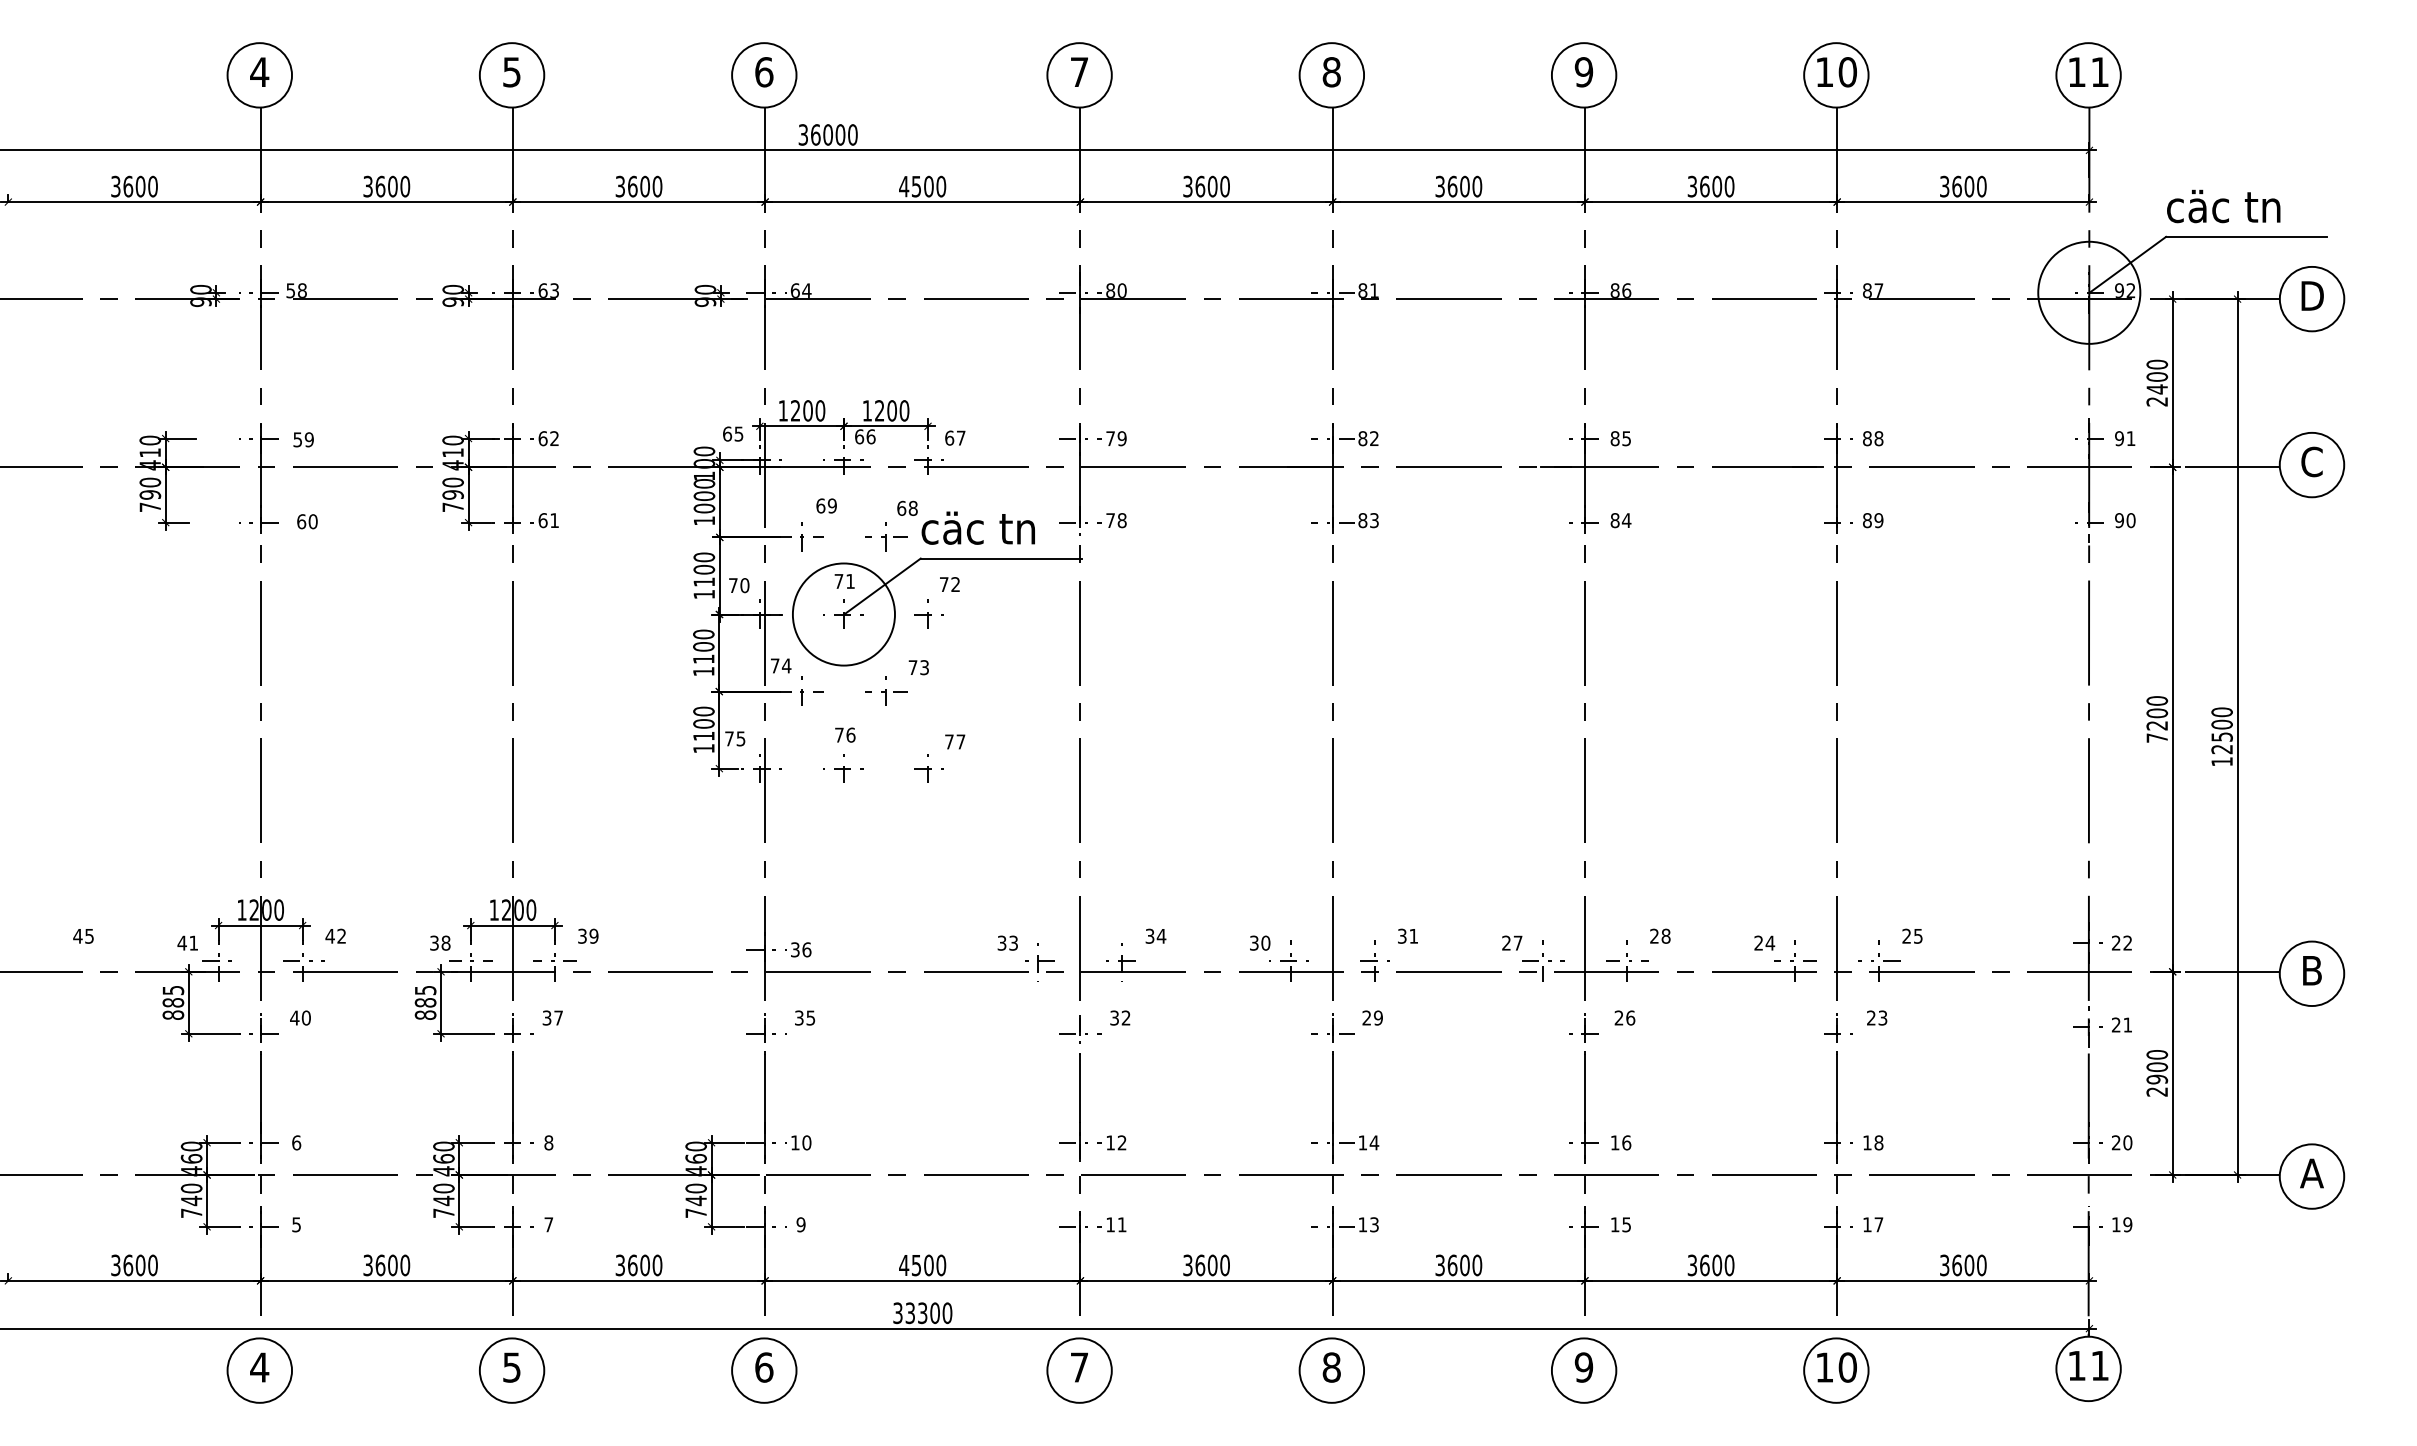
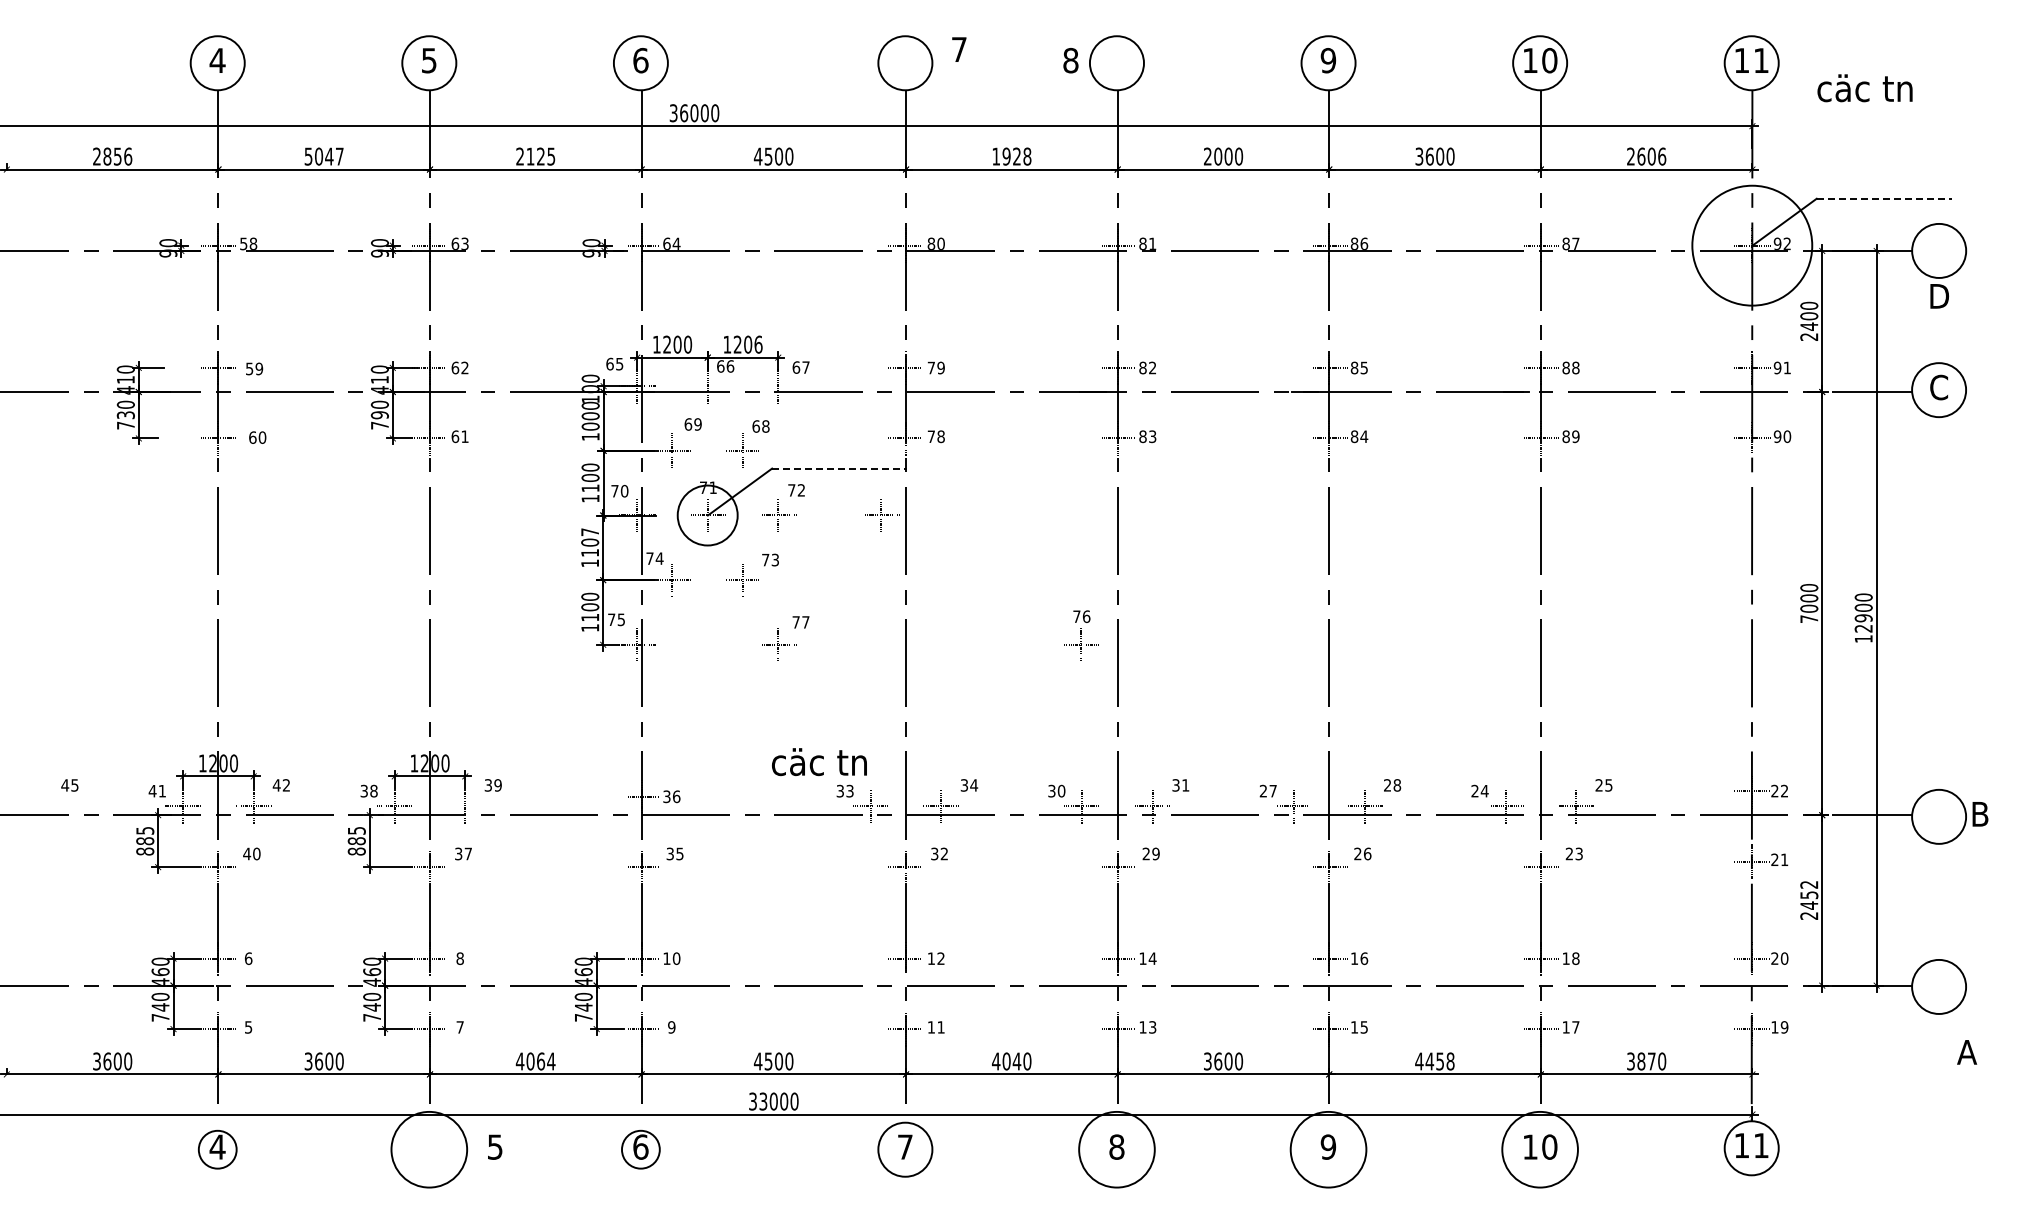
text: (1079, 72) -> (959, 49), moved
text: (1331, 72) -> (1070, 60), moved
text: (134, 186) -> (112, 156), 3600 -> 2856
text: (387, 186) -> (324, 156), 3600 -> 5047
text: (638, 186) -> (535, 156), 3600 -> 2125
text: (1206, 186) -> (1011, 156), 3600 -> 1928
text: (1446, 186) -> (1213, 156), 3600 -> 2000
text: (1963, 186) -> (1646, 156), 3600 -> 2606
text: (2223, 206) -> (1864, 88), moved
line: (2246, 236) -> (1884, 198), solid -> dashed
circle: (2089, 292) -> (1752, 245), size x1.4
text: (2312, 296) -> (1939, 296), moved
text: (904, 410) -> (758, 344), 1200 -> 1206
line: (843, 460) -> (707, 386), removed
line: (928, 460) -> (778, 386), removed
text: (149, 495) -> (125, 415), 790 -> 730
text: (978, 528) -> (819, 762), moved
line: (1001, 558) -> (839, 468), solid -> dashed
circle: (843, 614) -> (707, 515), size x0.7
part: (1052, 614) -> (882, 515), added
text: (704, 634) -> (590, 532), 1100 -> 1107
text: (2157, 725) -> (1809, 608), 7200 -> 7000
text: (2221, 737) -> (1863, 618), 12500 -> 12900
part: (844, 757) -> (1081, 635), moved
line: (555, 961) -> (465, 806), removed
text: (2312, 970) -> (1980, 814), moved
text: (2157, 1066) -> (1809, 894), 2900 -> 2452
text: (2312, 1173) -> (1967, 1052), moved
text: (638, 1265) -> (535, 1061), 3600 -> 4064
text: (1200, 1265) -> (1006, 1061), 3600 -> 4040
text: (1710, 1265) -> (1434, 1061), 3600 -> 4458
text: (1963, 1265) -> (1646, 1061), 3600 -> 3870
text: (922, 1313) -> (773, 1101), 33300 -> 33000
text: (512, 1366) -> (495, 1146), moved
circle: (259, 1370) -> (217, 1149), size x0.7
circle: (512, 1370) -> (429, 1149), size x1.4
circle: (763, 1370) -> (640, 1149), size x0.7
circle: (1331, 1370) -> (1116, 1149), size x1.4
circle: (1584, 1370) -> (1328, 1149), size x1.4
circle: (1836, 1370) -> (1540, 1149), size x1.4

